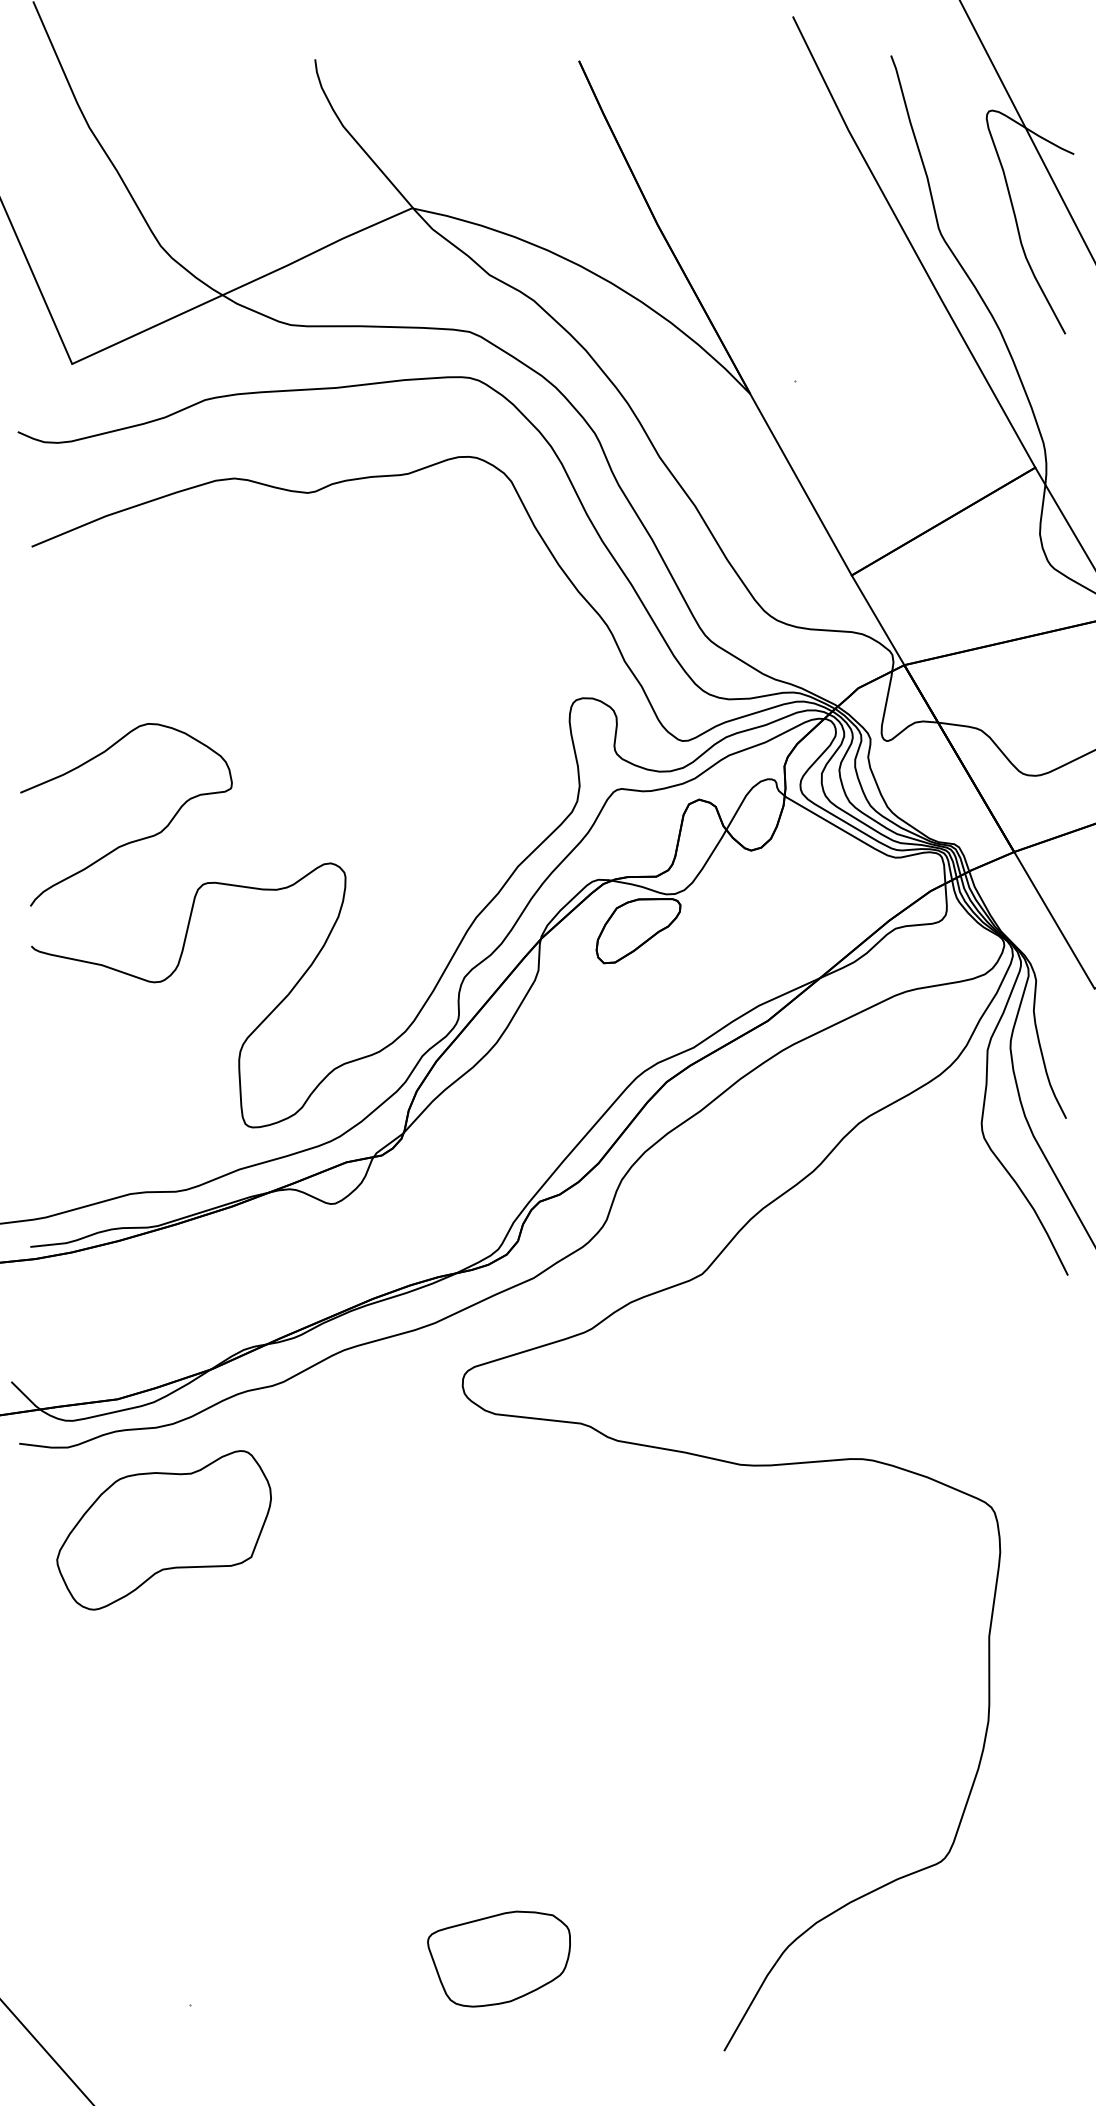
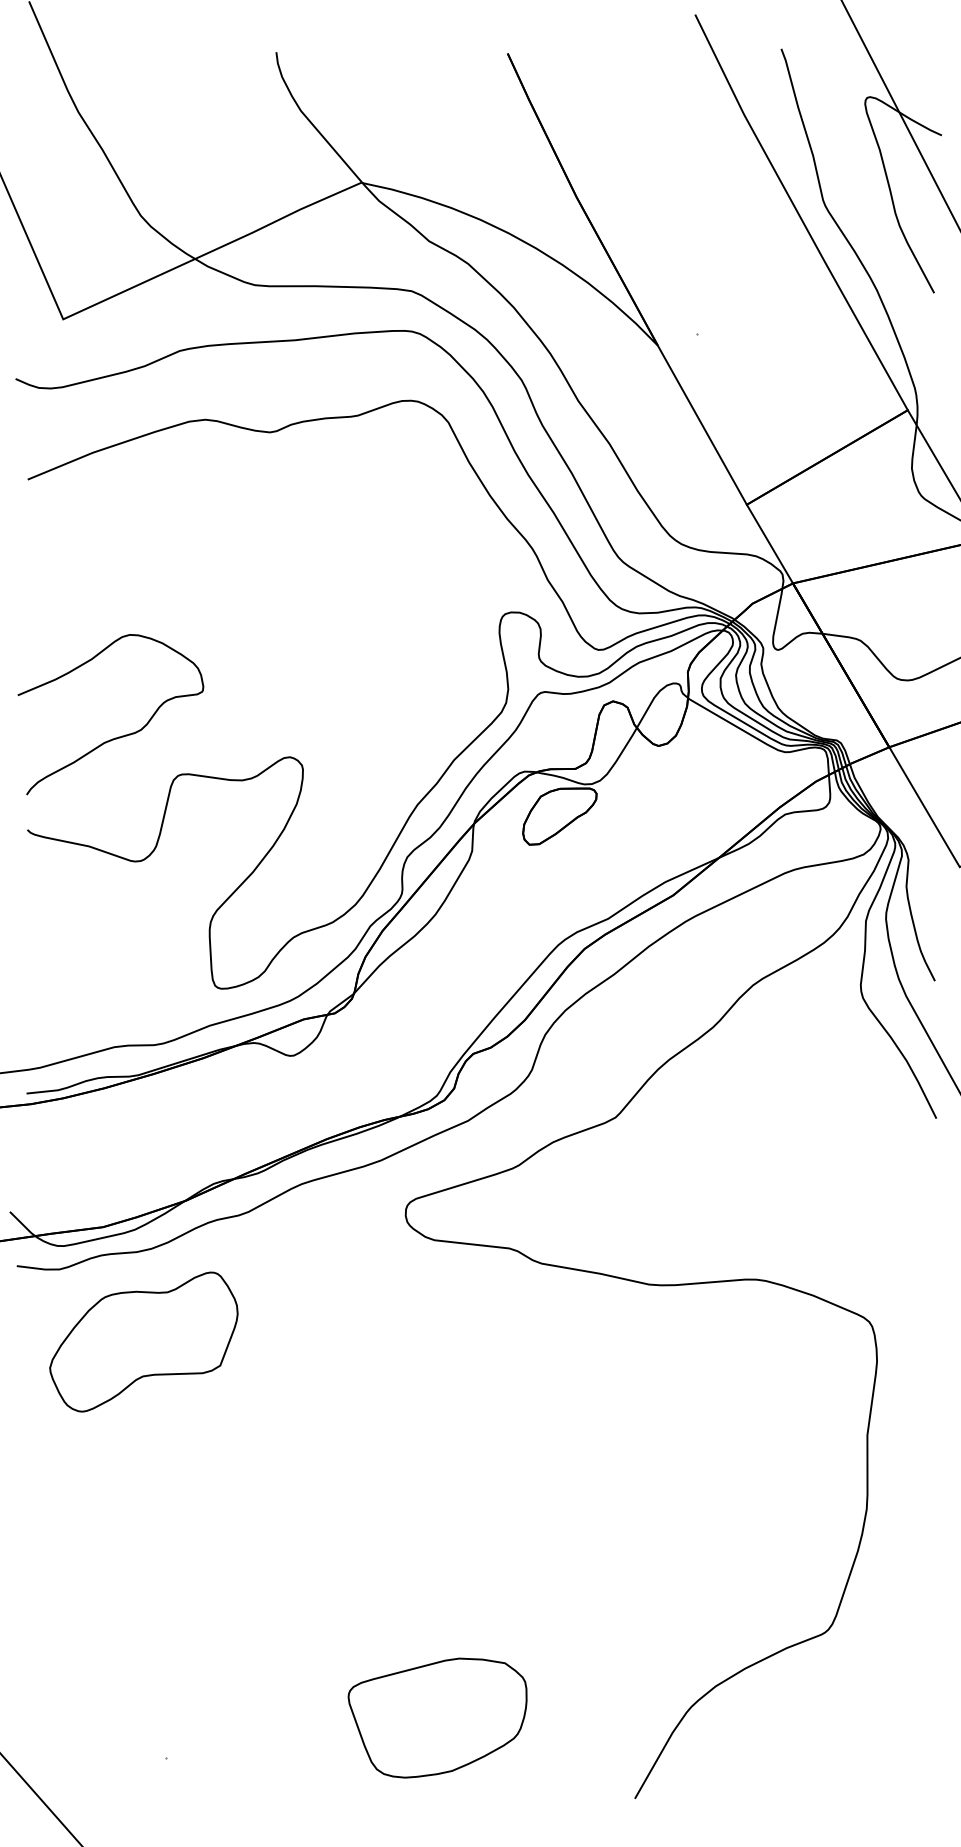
part: (498, 1958) -> (437, 1717), size x1.43

